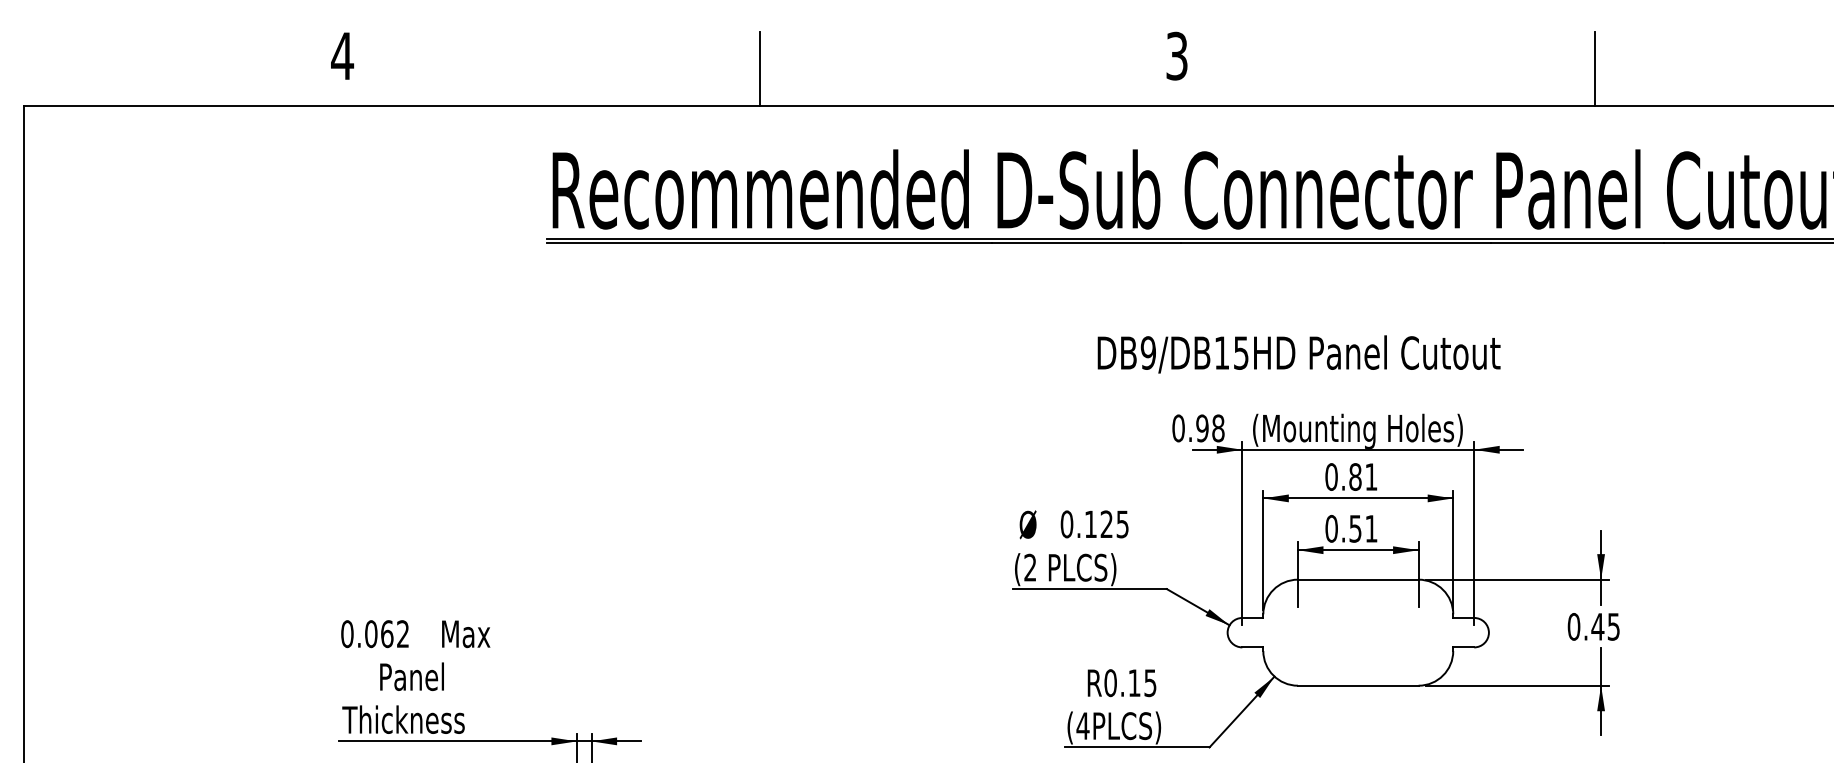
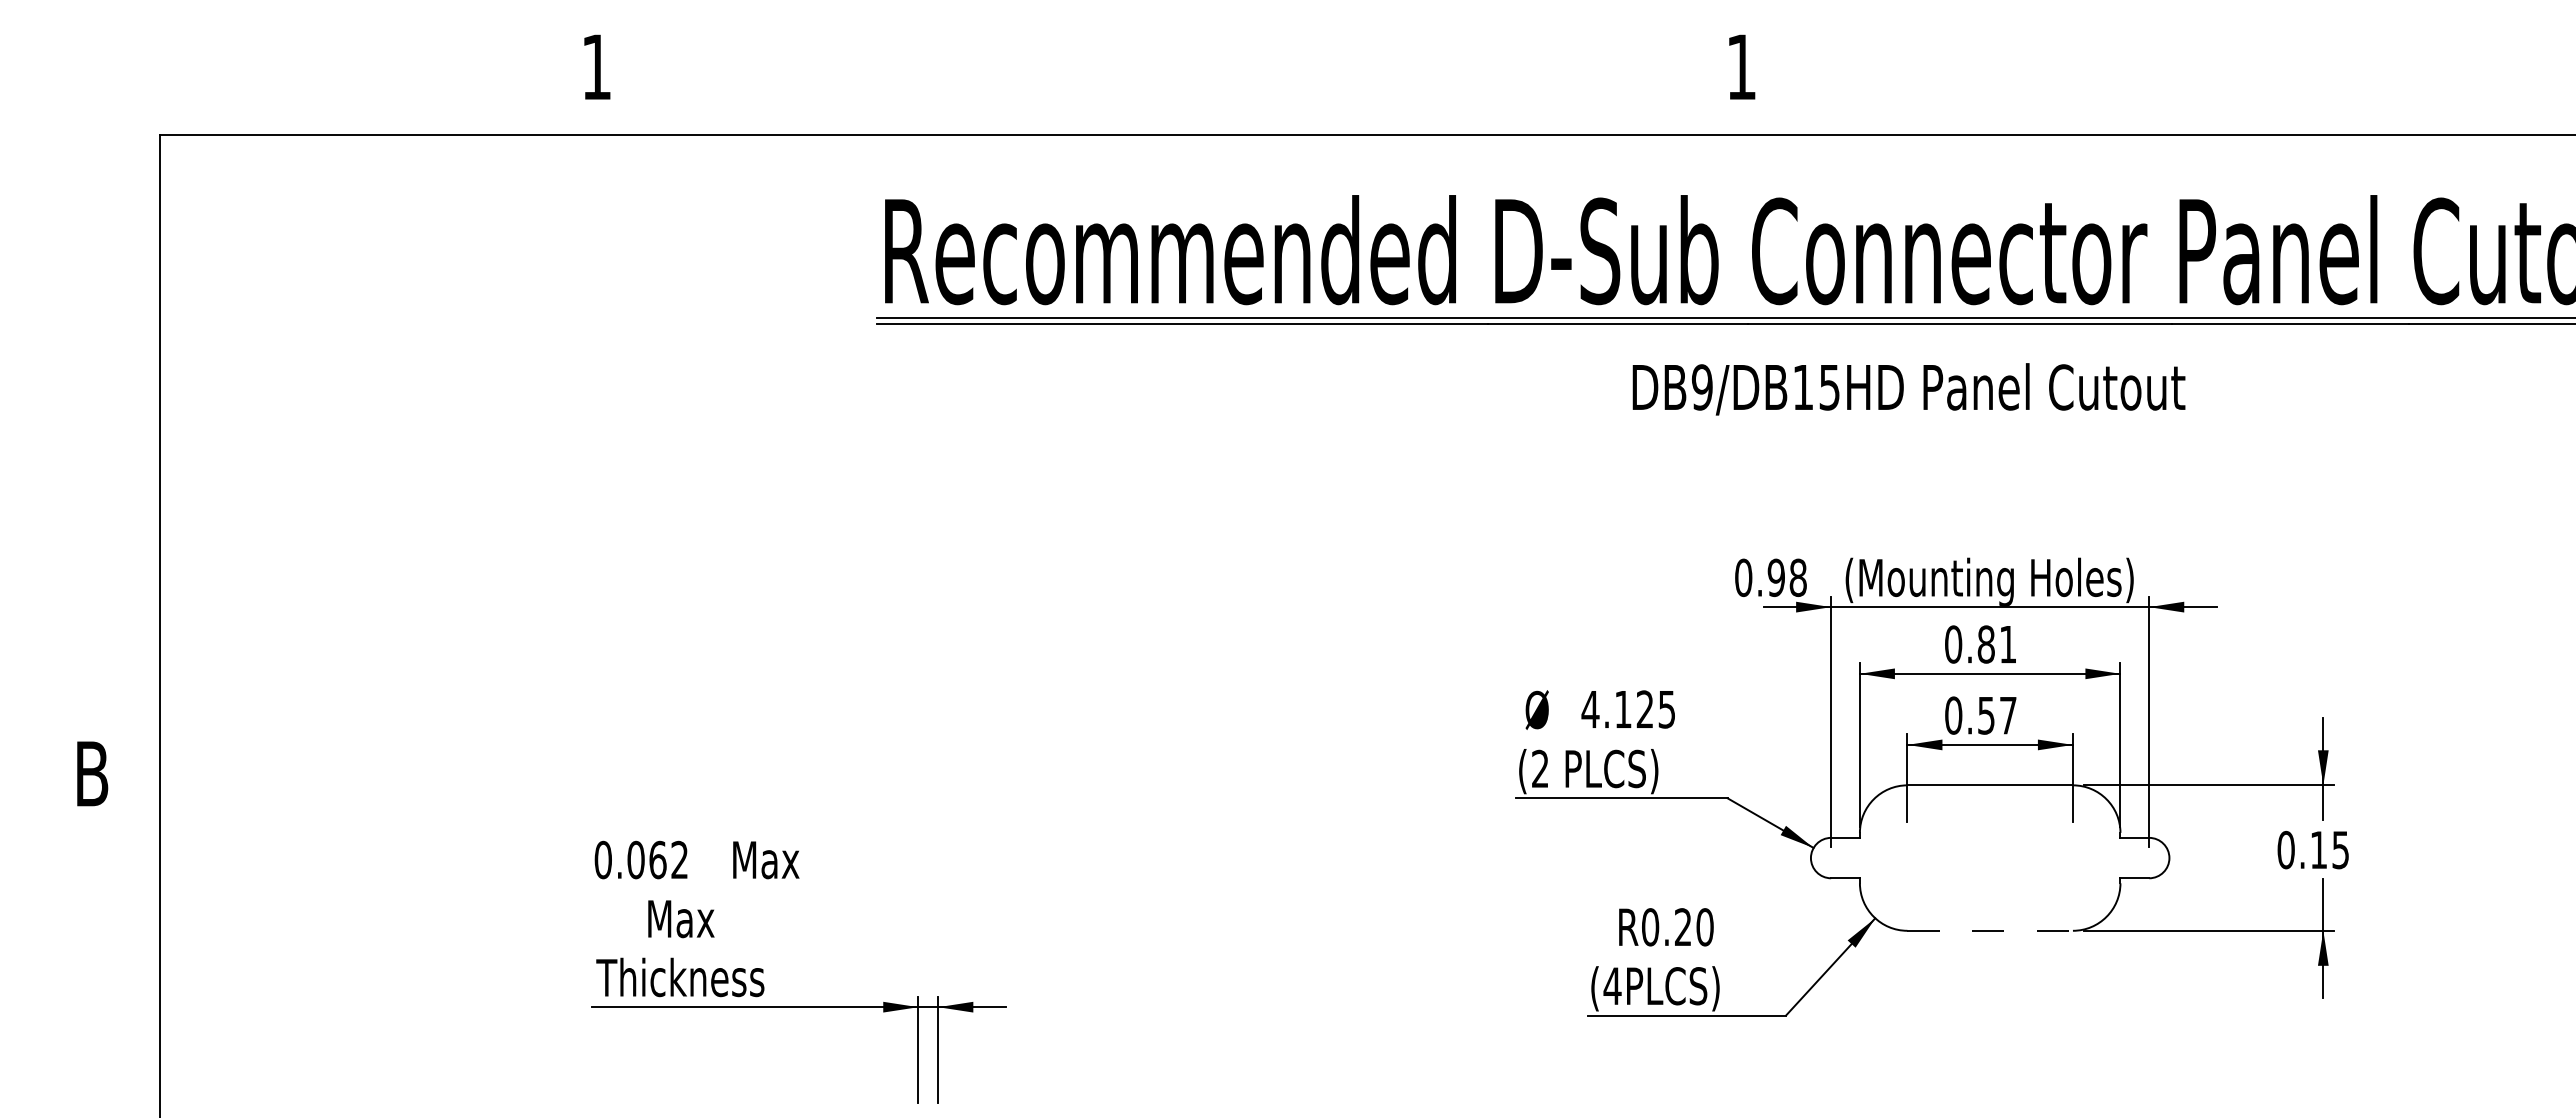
text: (342, 55) -> (596, 66), 4 -> 1
text: (1177, 55) -> (1741, 66), 3 -> 1
line: (760, 68) -> (1169, 84), removed
line: (1594, 68) -> (2314, 84), removed
text: (1298, 354) -> (1908, 389), moved
text: (1066, 524) -> (1590, 709), 0.125 -> 4.125
text: (1371, 528) -> (2008, 715), 0.51 -> 0.57
text: (1597, 626) -> (2318, 849), 0.45 -> 0.15
text: (413, 676) -> (693, 918), Panel -> Max
text: (1142, 683) -> (1694, 927), R0.15 -> R0.20
line: (1358, 685) -> (1990, 930), solid -> dashed

